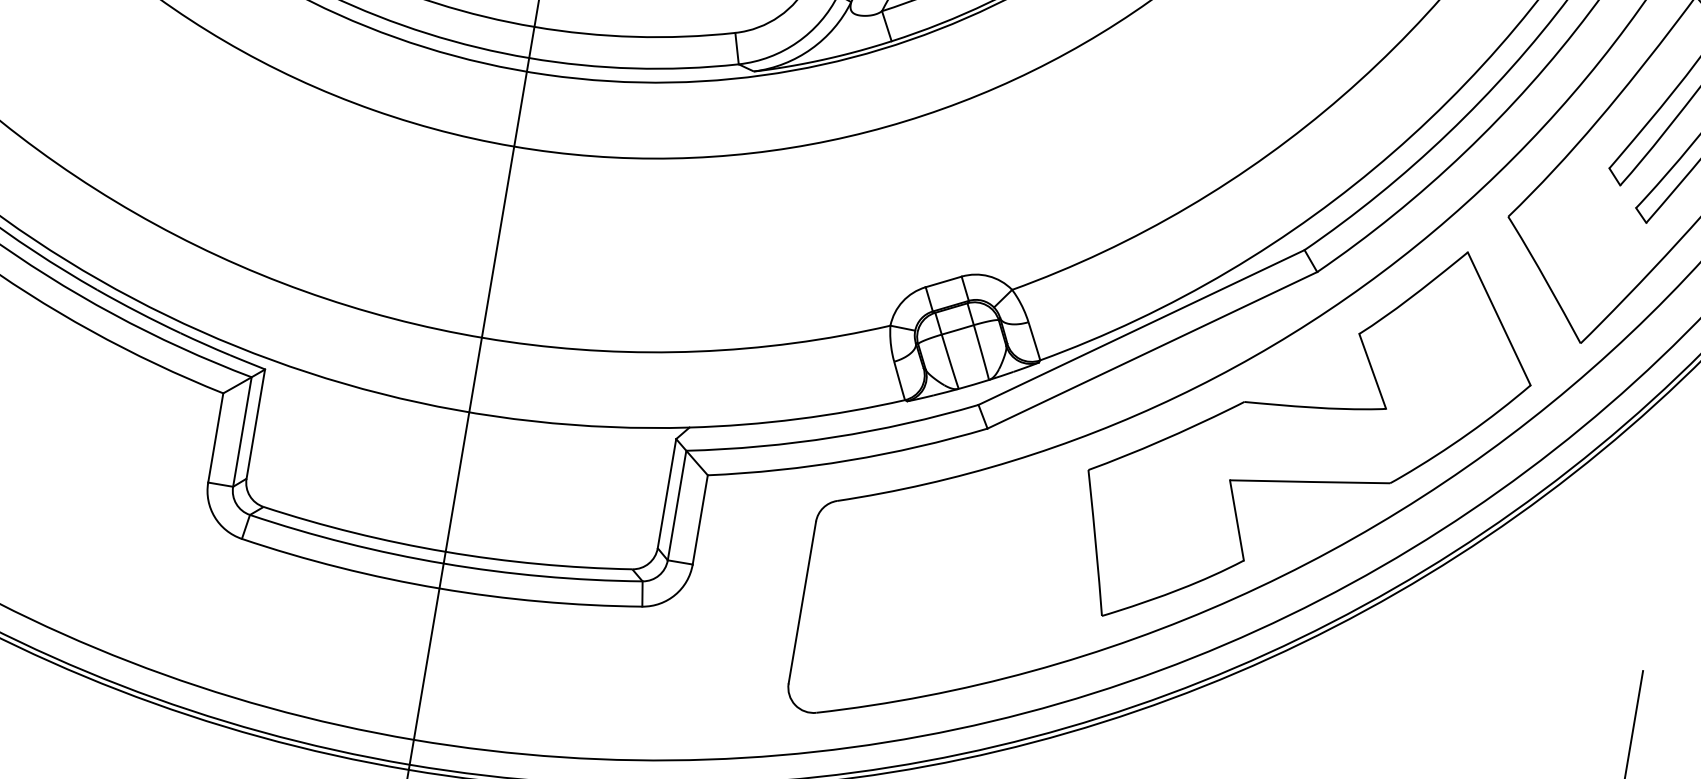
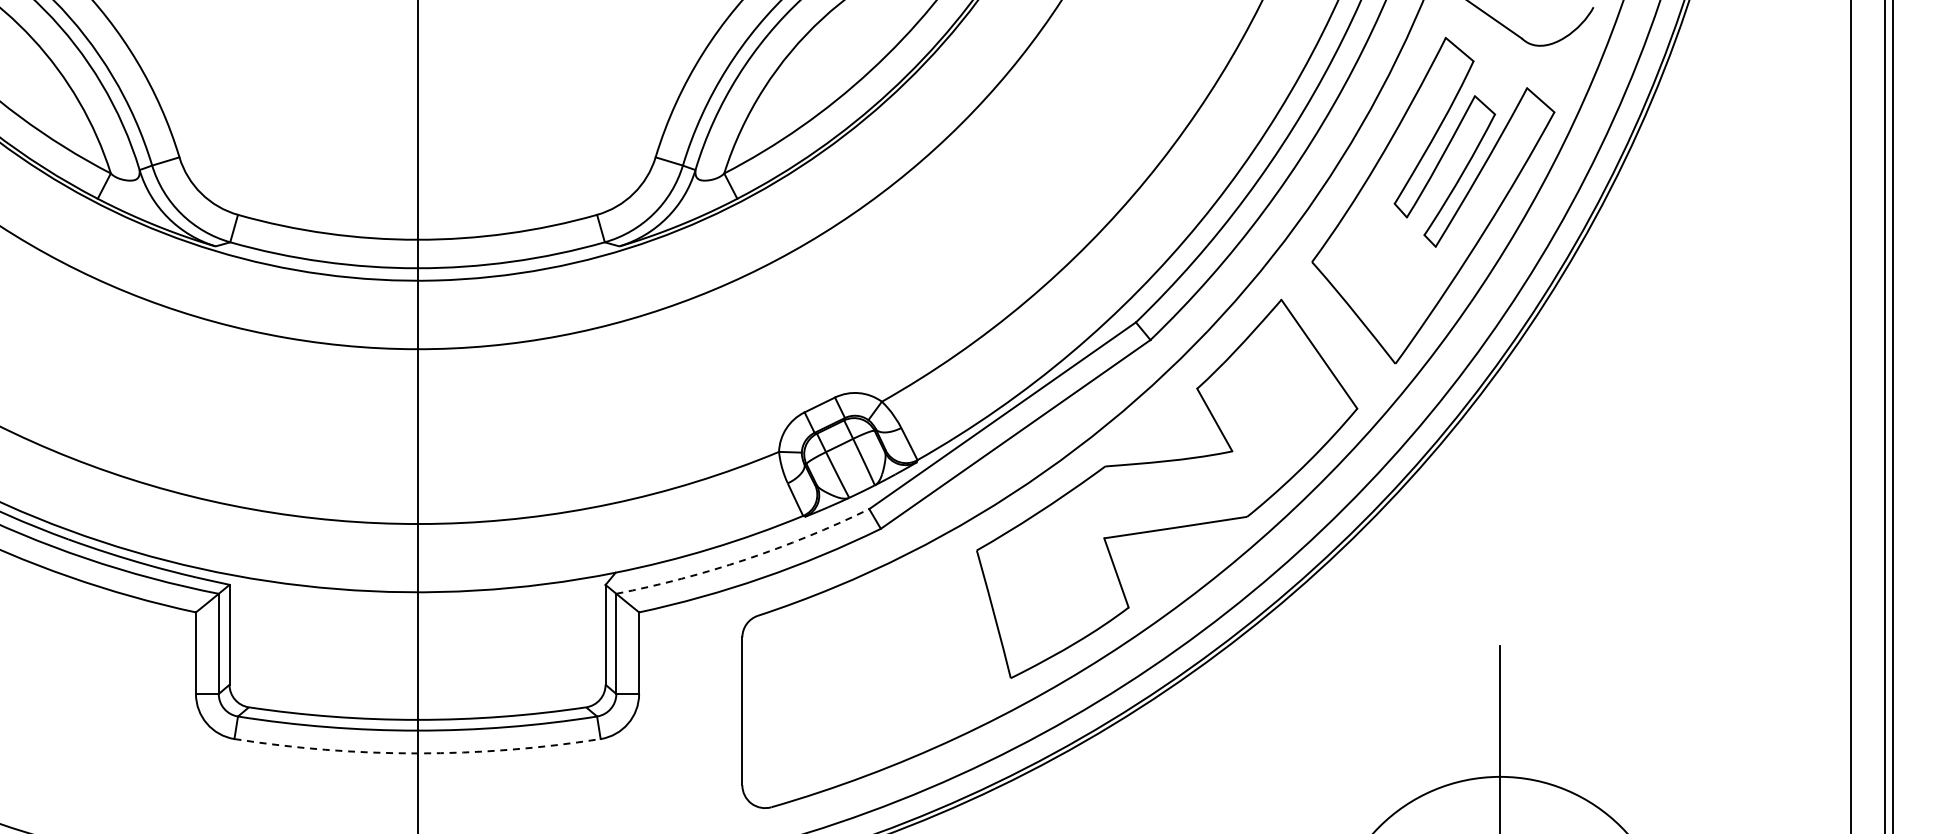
arc: (833, 437) -> (745, 559), solid -> dashed
arc: (439, 588) -> (417, 753), solid -> dashed

